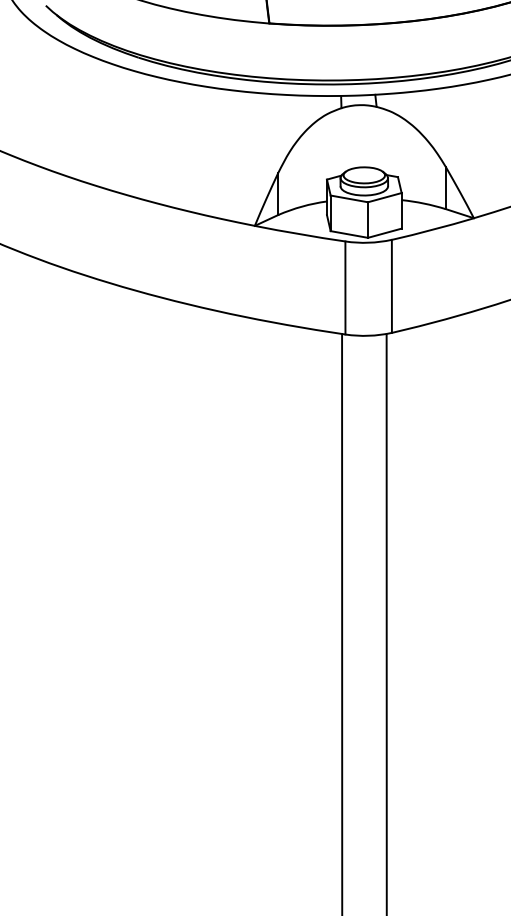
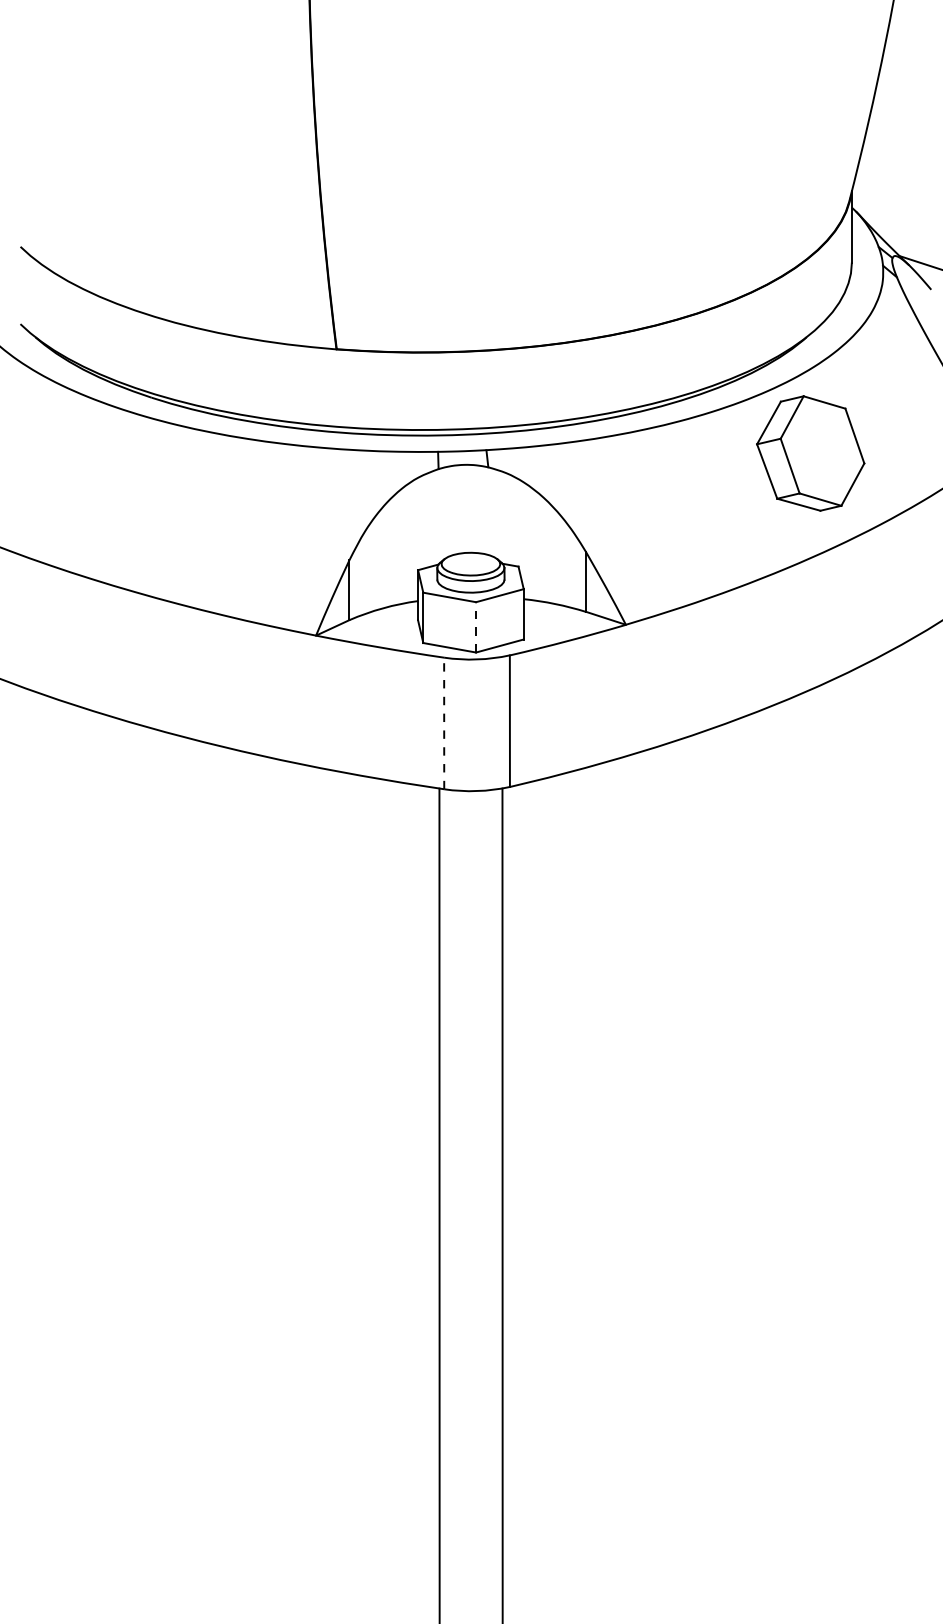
line: (368, 219) -> (476, 626), solid -> dashed
line: (345, 288) -> (444, 723), solid -> dashed

